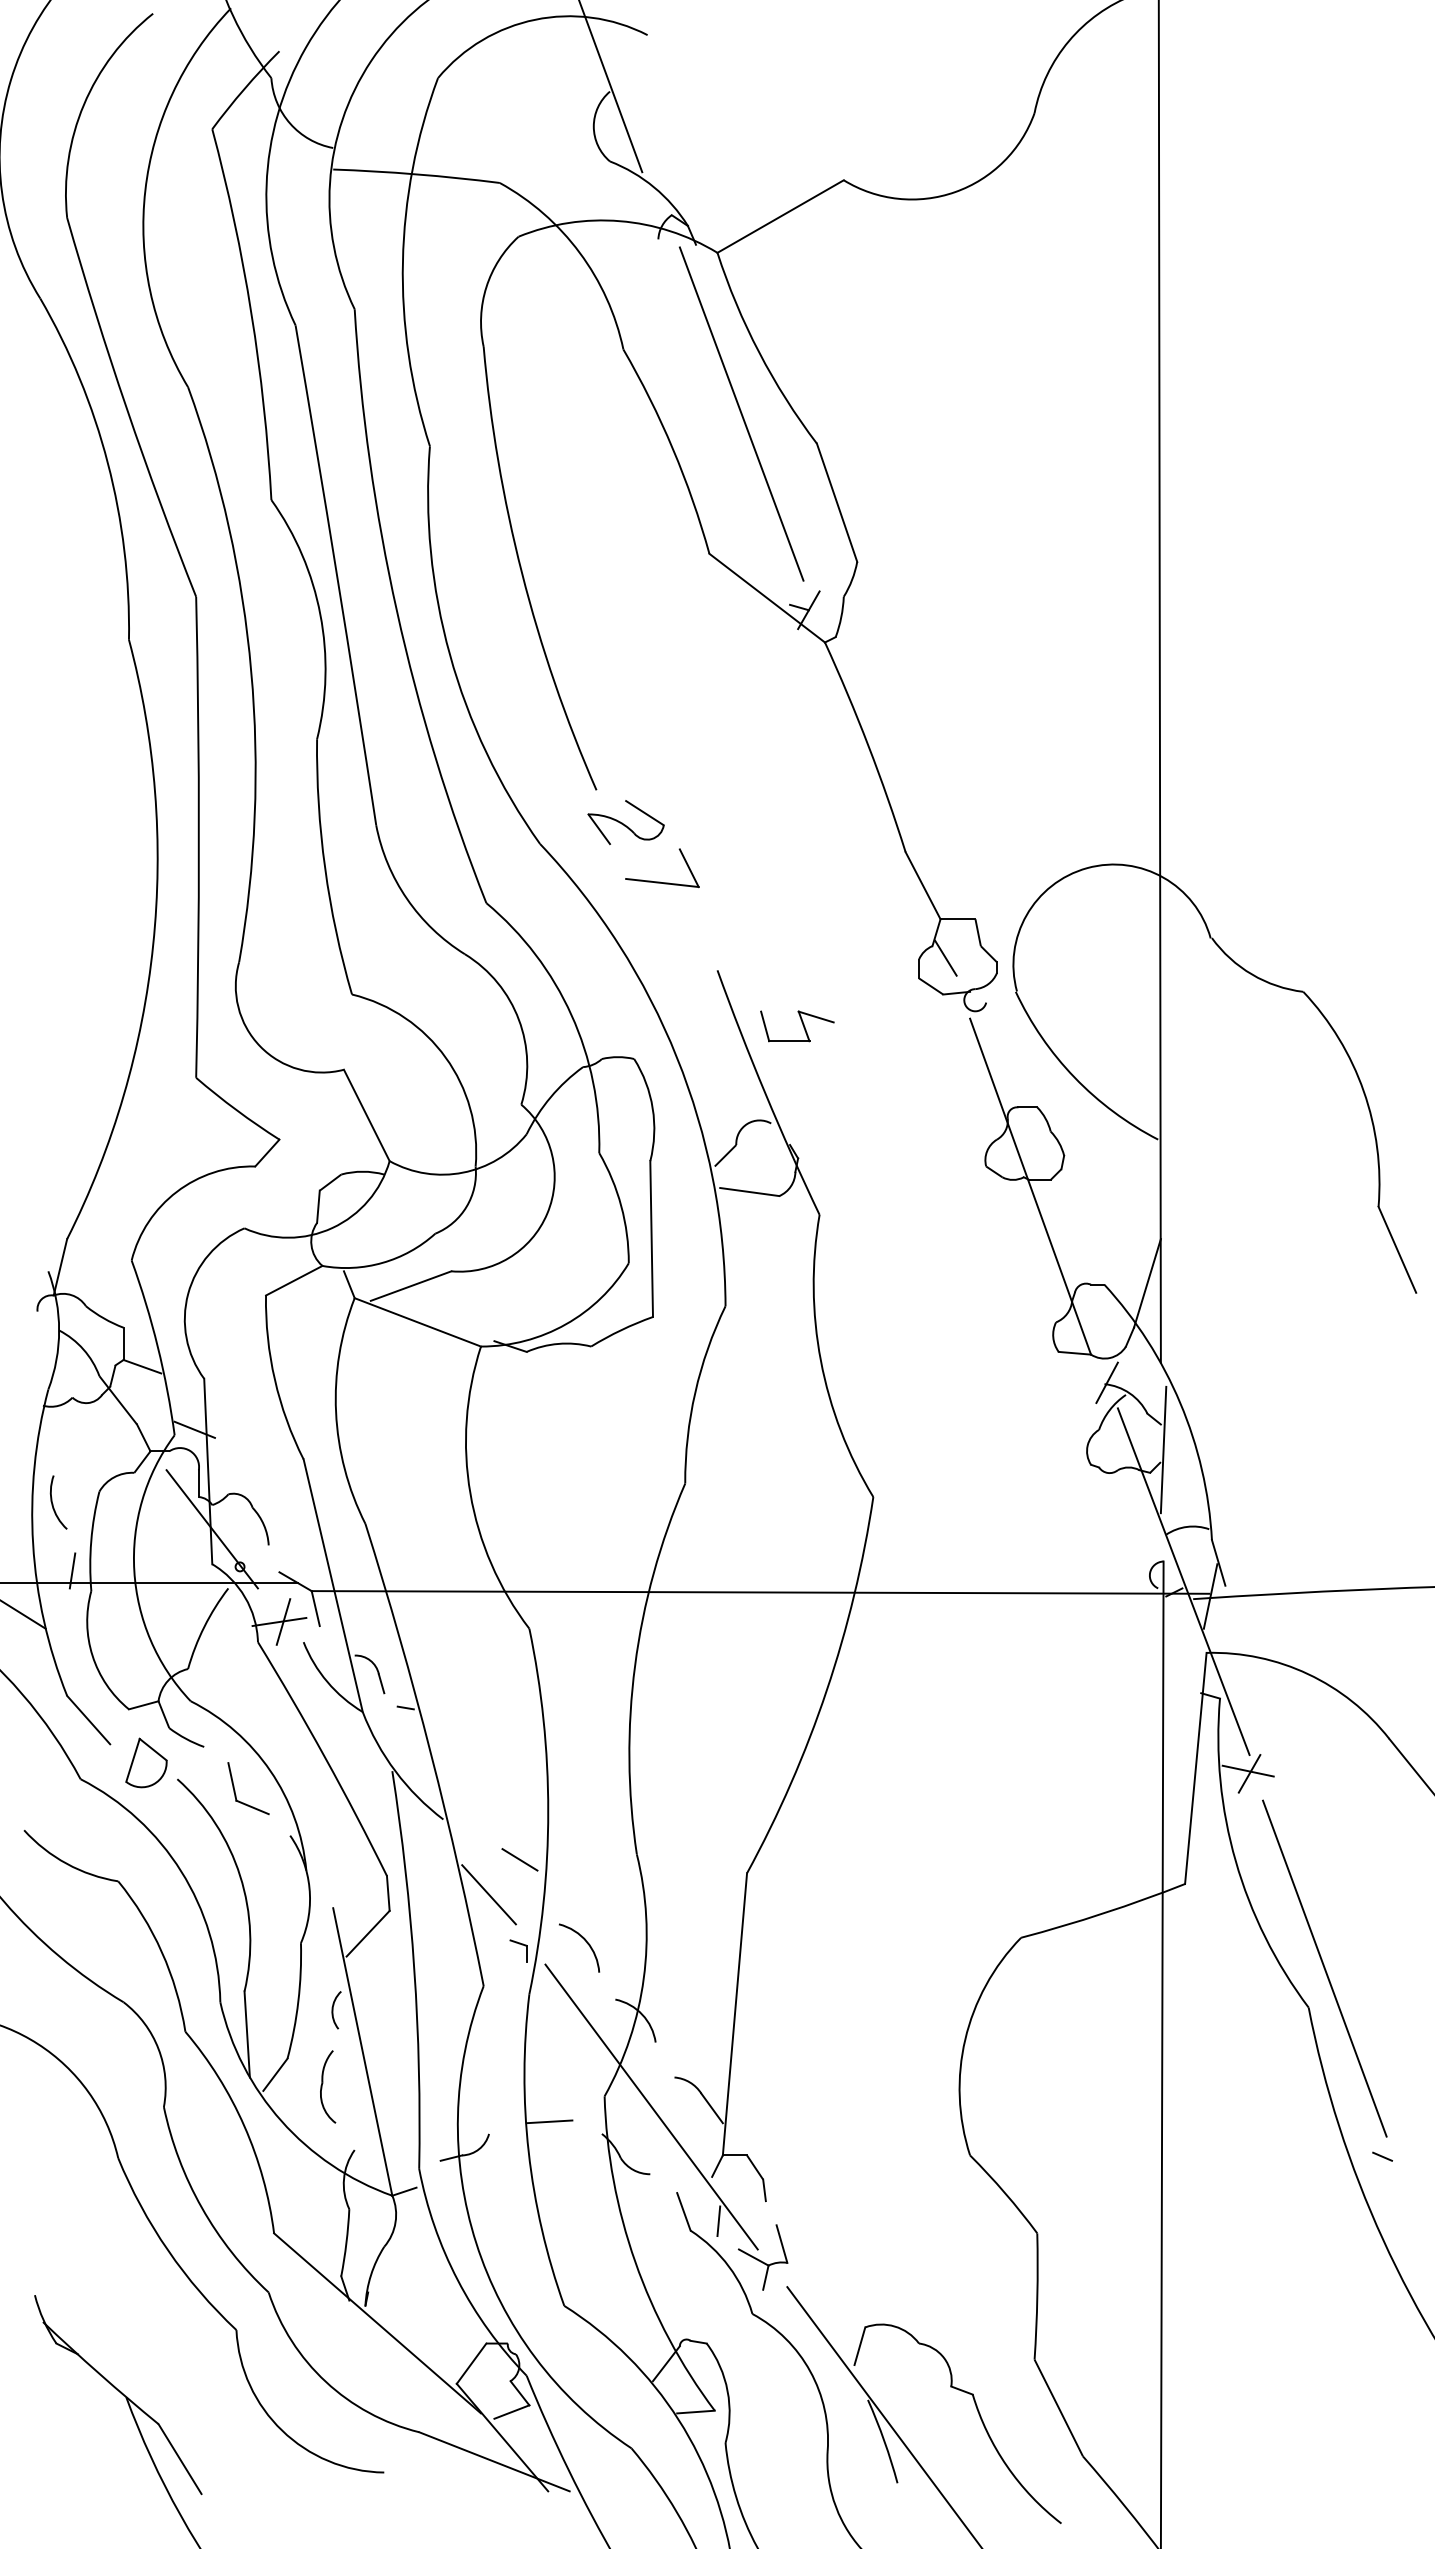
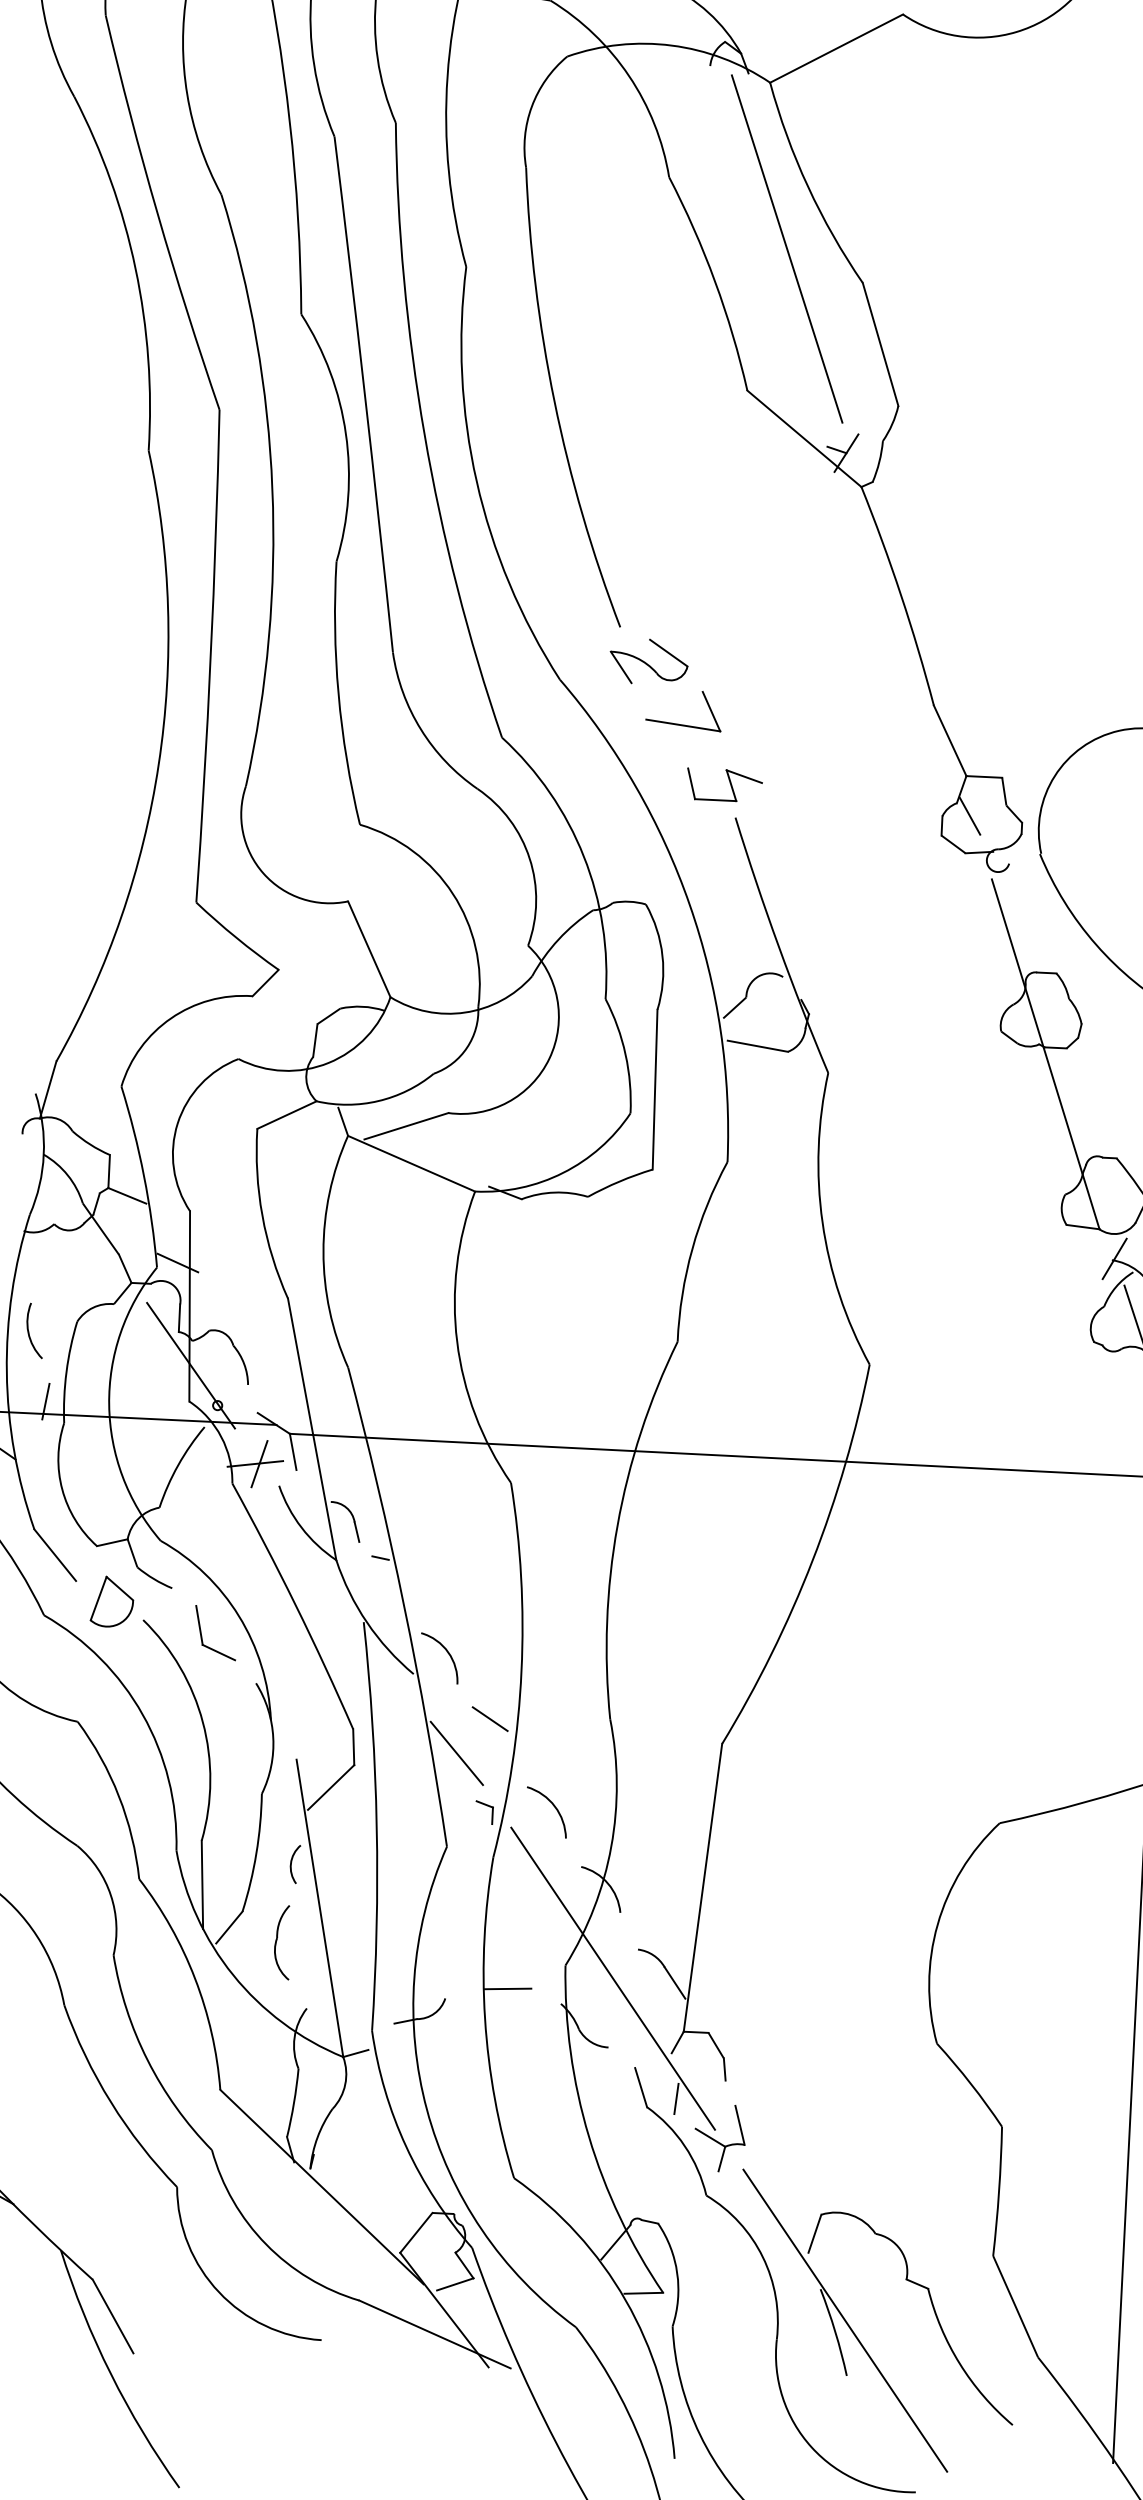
part: (797, 1026) -> (724, 785), moved
arc: (473, 1795) -> (445, 1651), added

